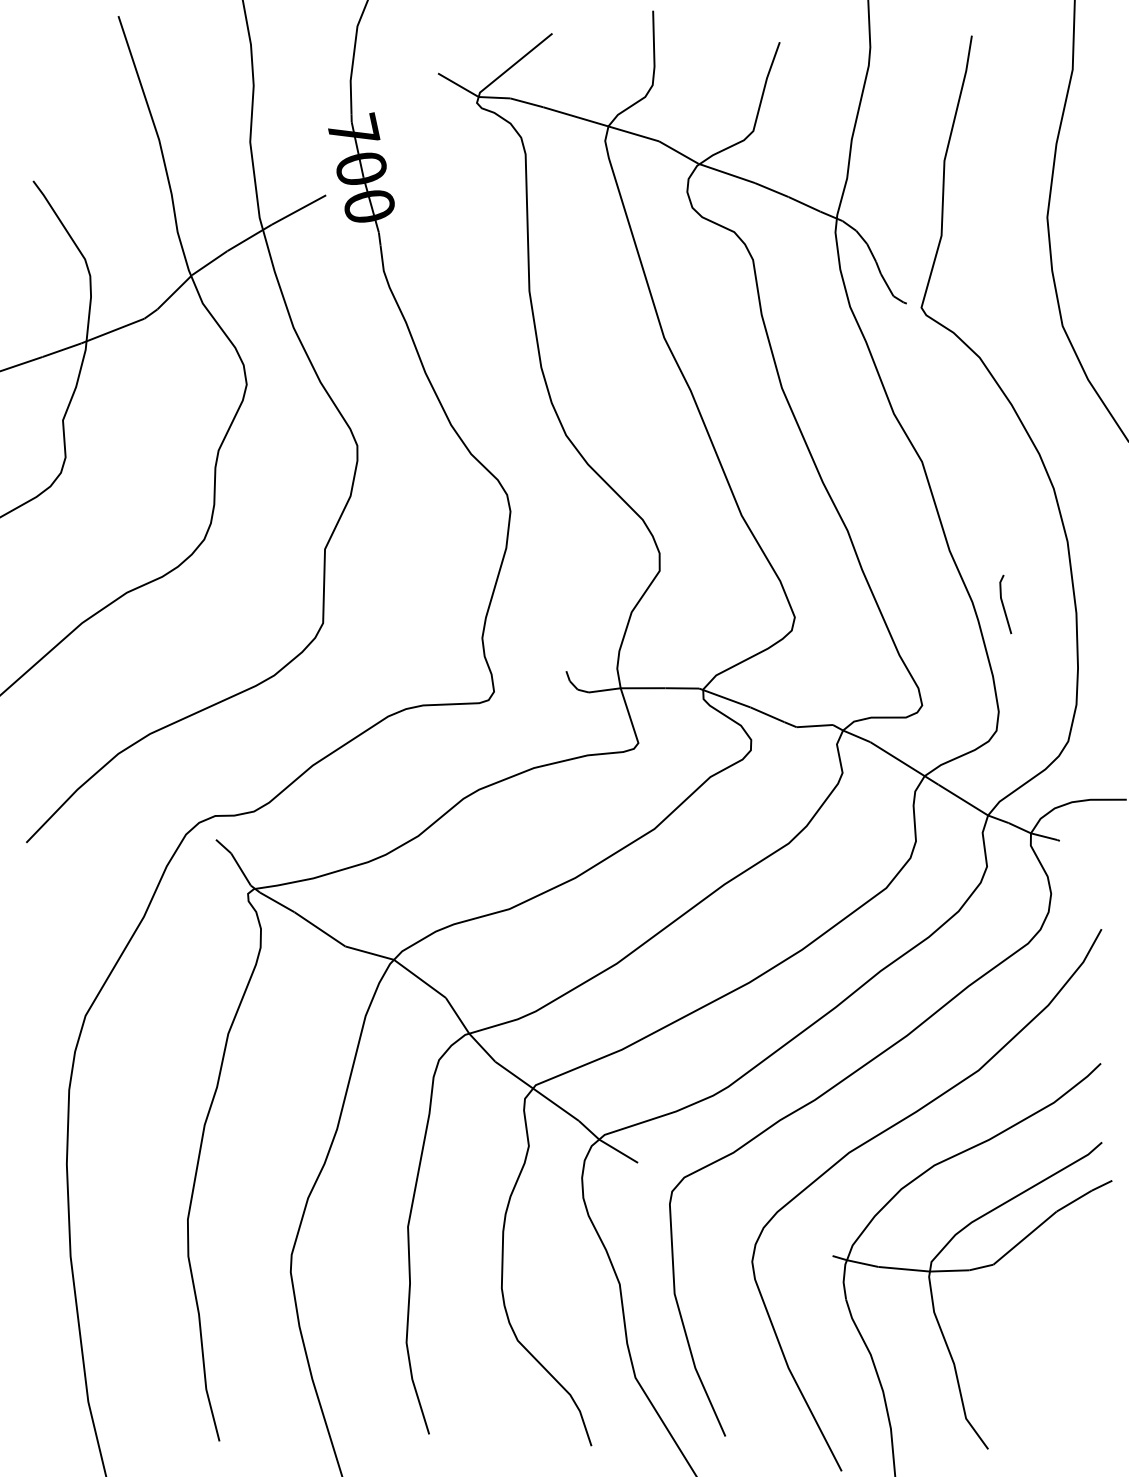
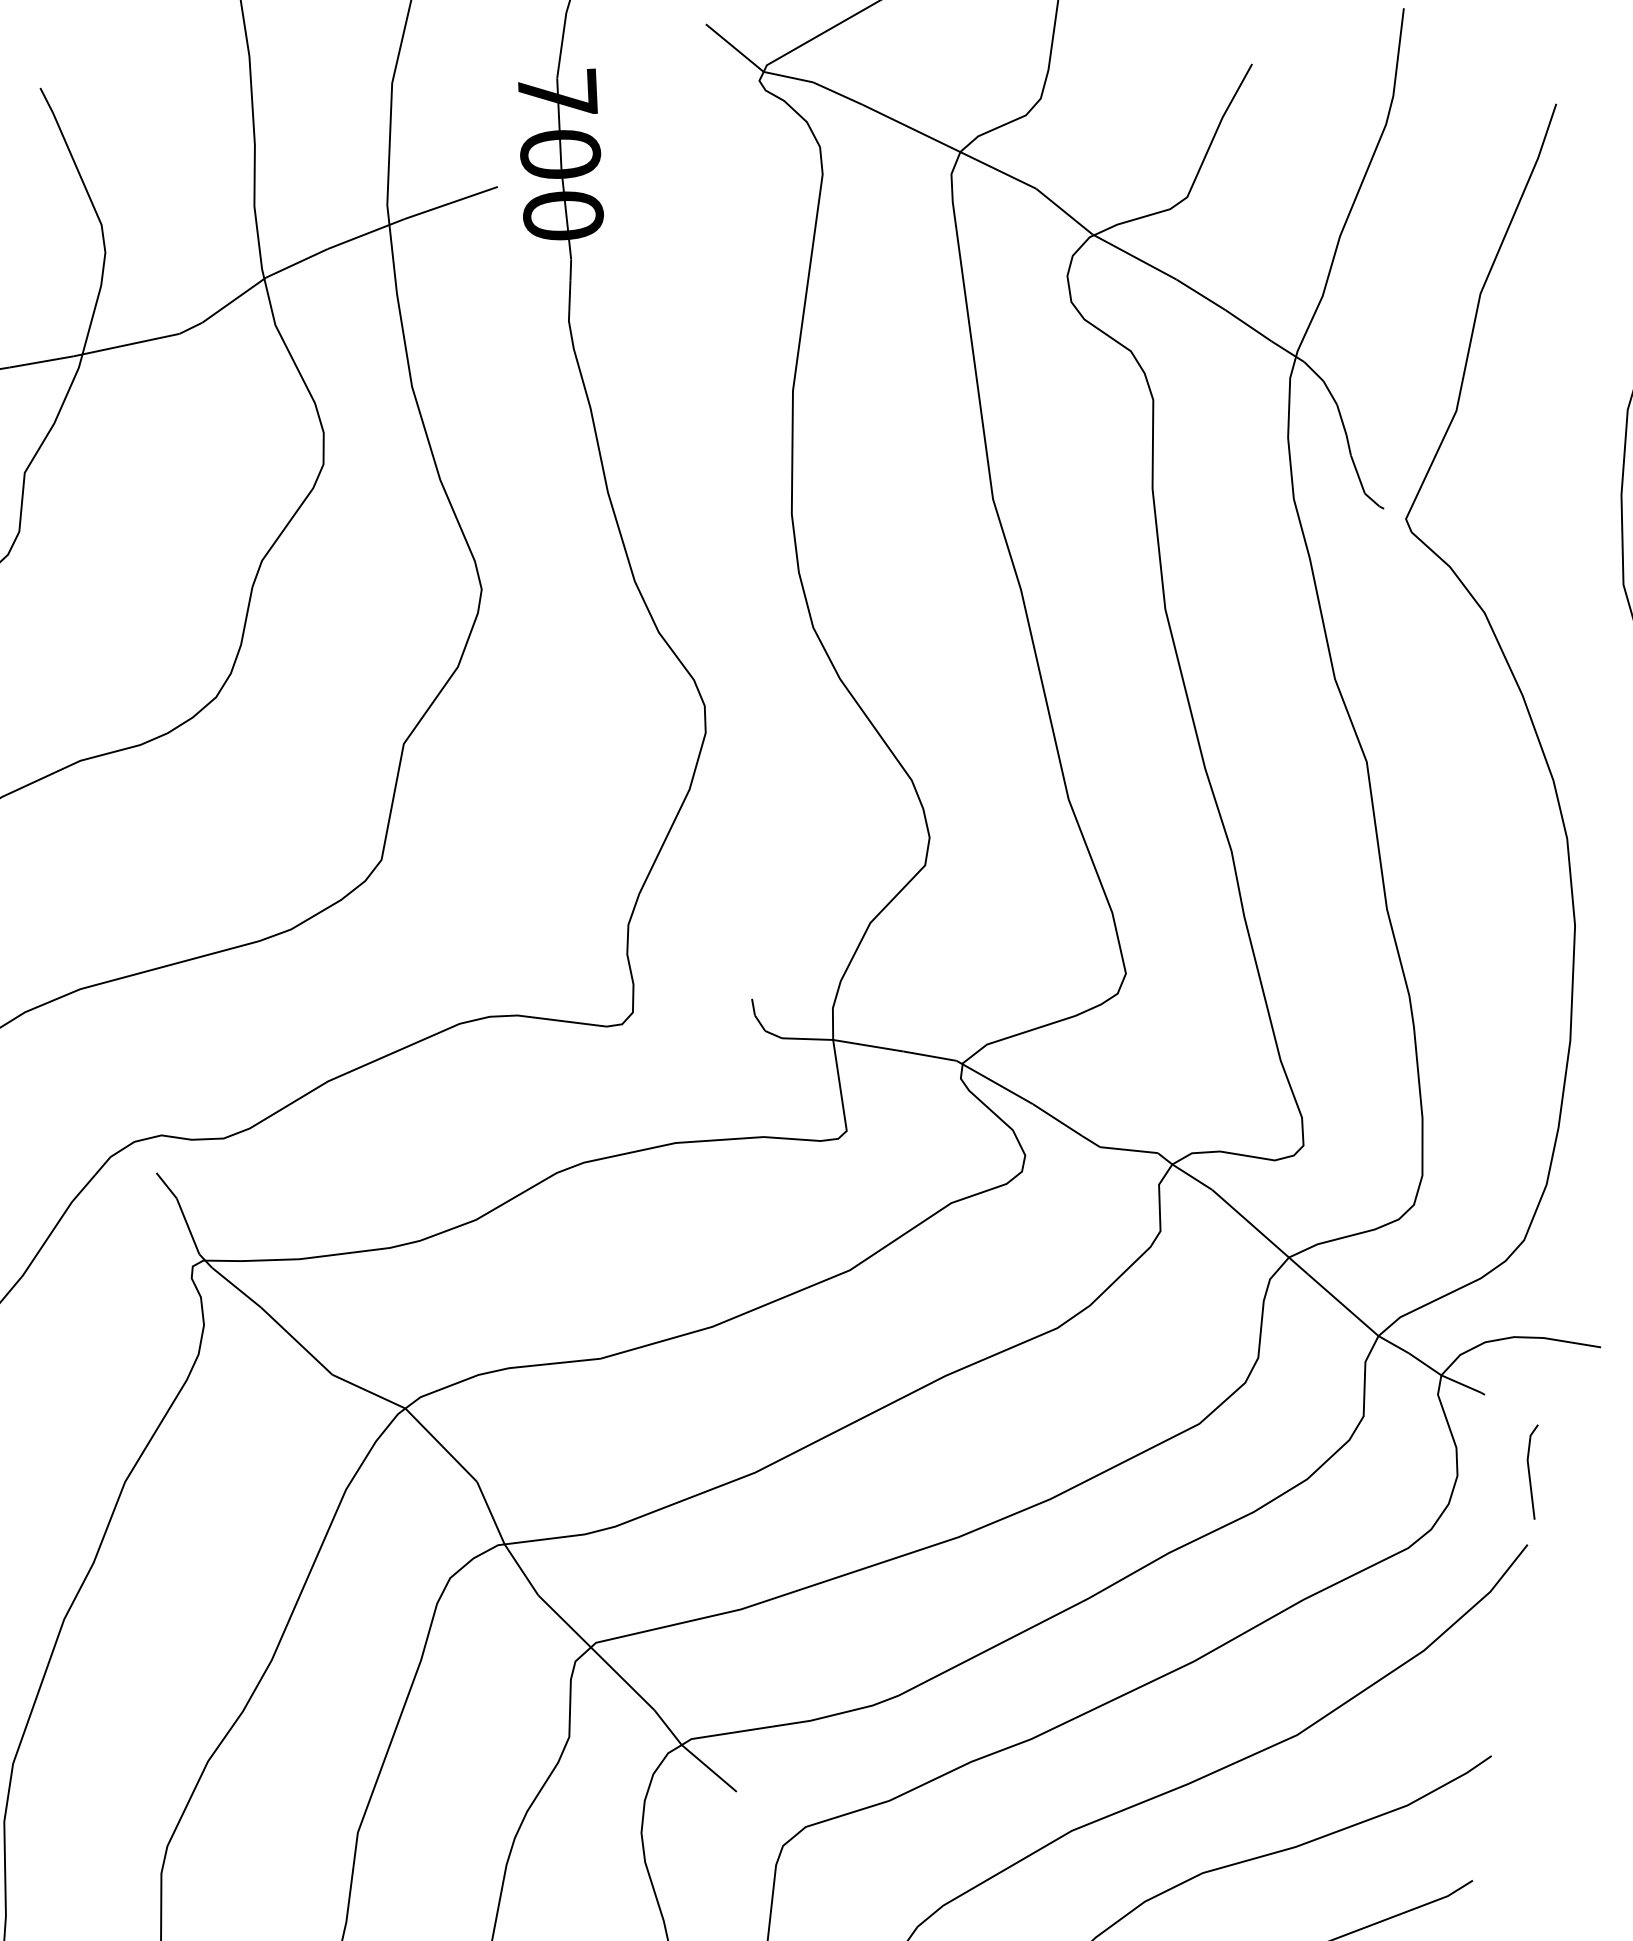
line: (1004, 605) -> (1531, 1472), moved

